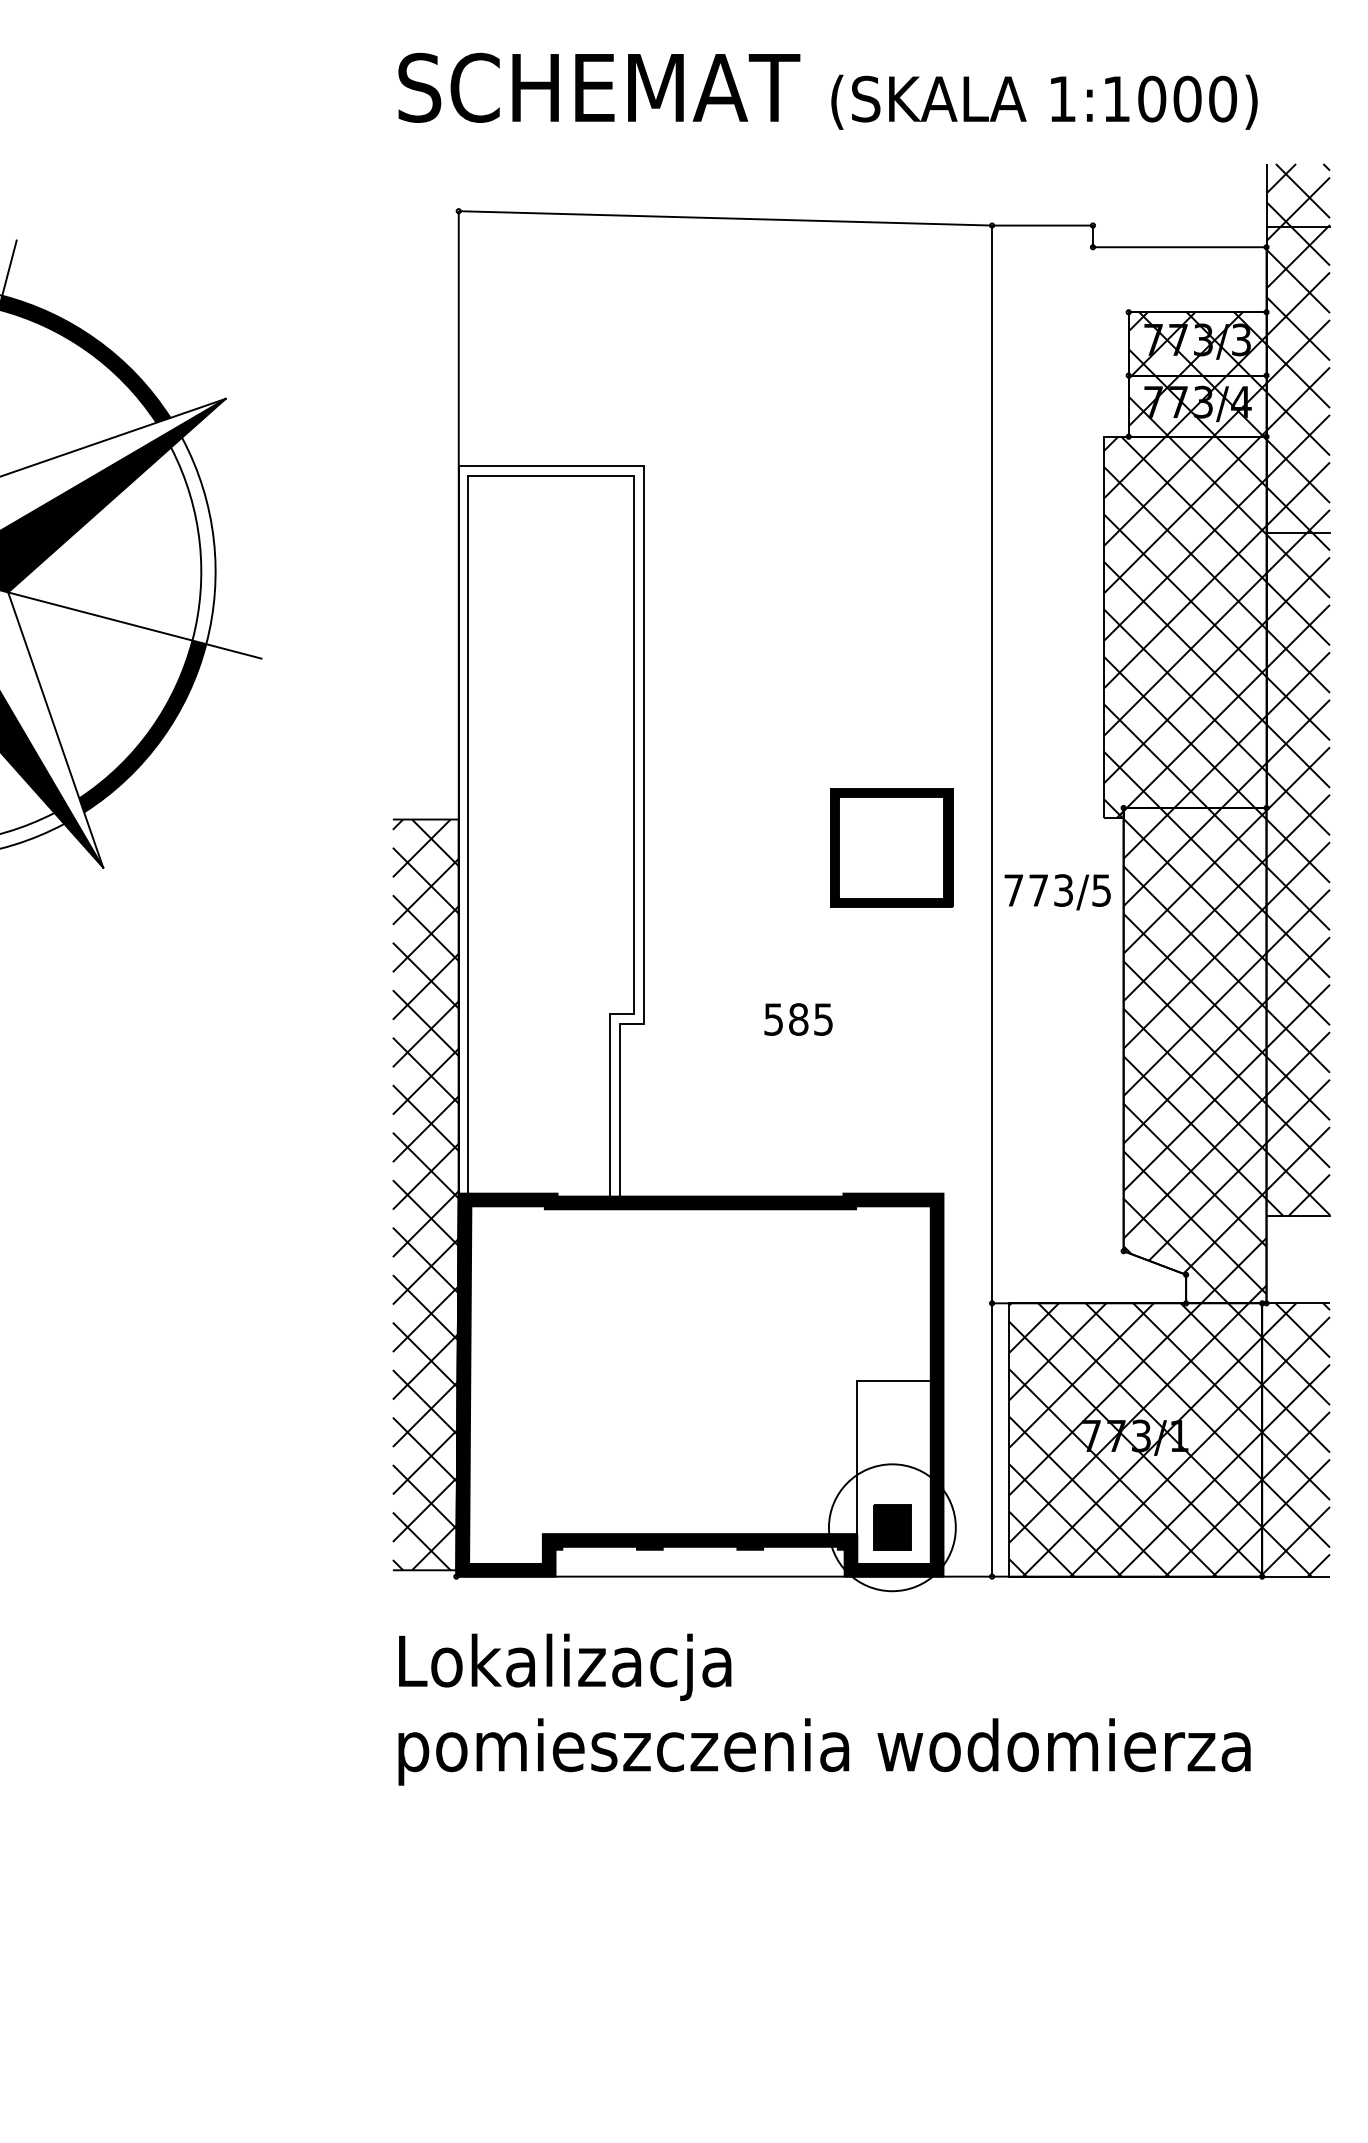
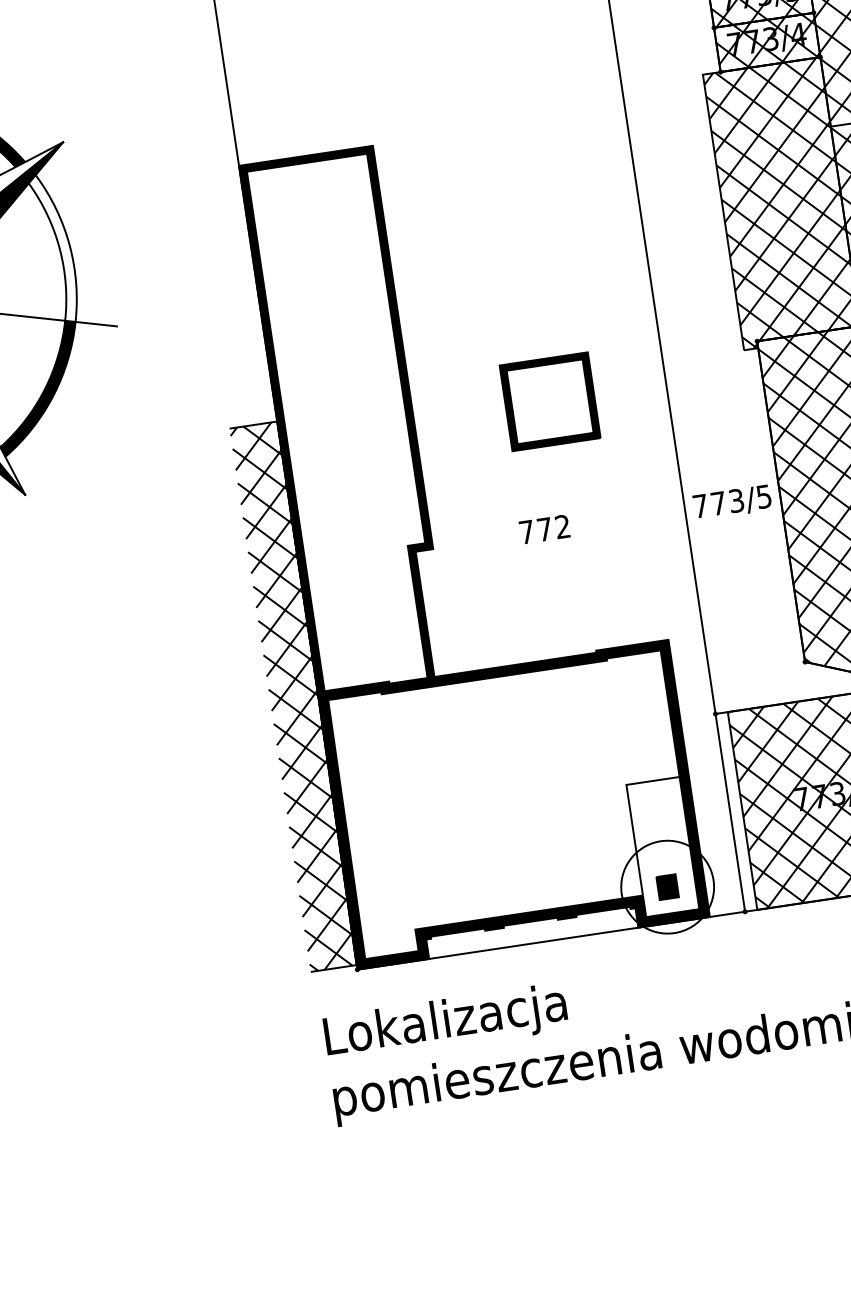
fill: (550, 831) -> (344, 420), added
part: (891, 847) -> (550, 401), moved
text: (1057, 892) -> (732, 502), moved
text: (798, 1019) -> (544, 529), 585 -> 772
part: (892, 1527) -> (667, 886), size x0.71

